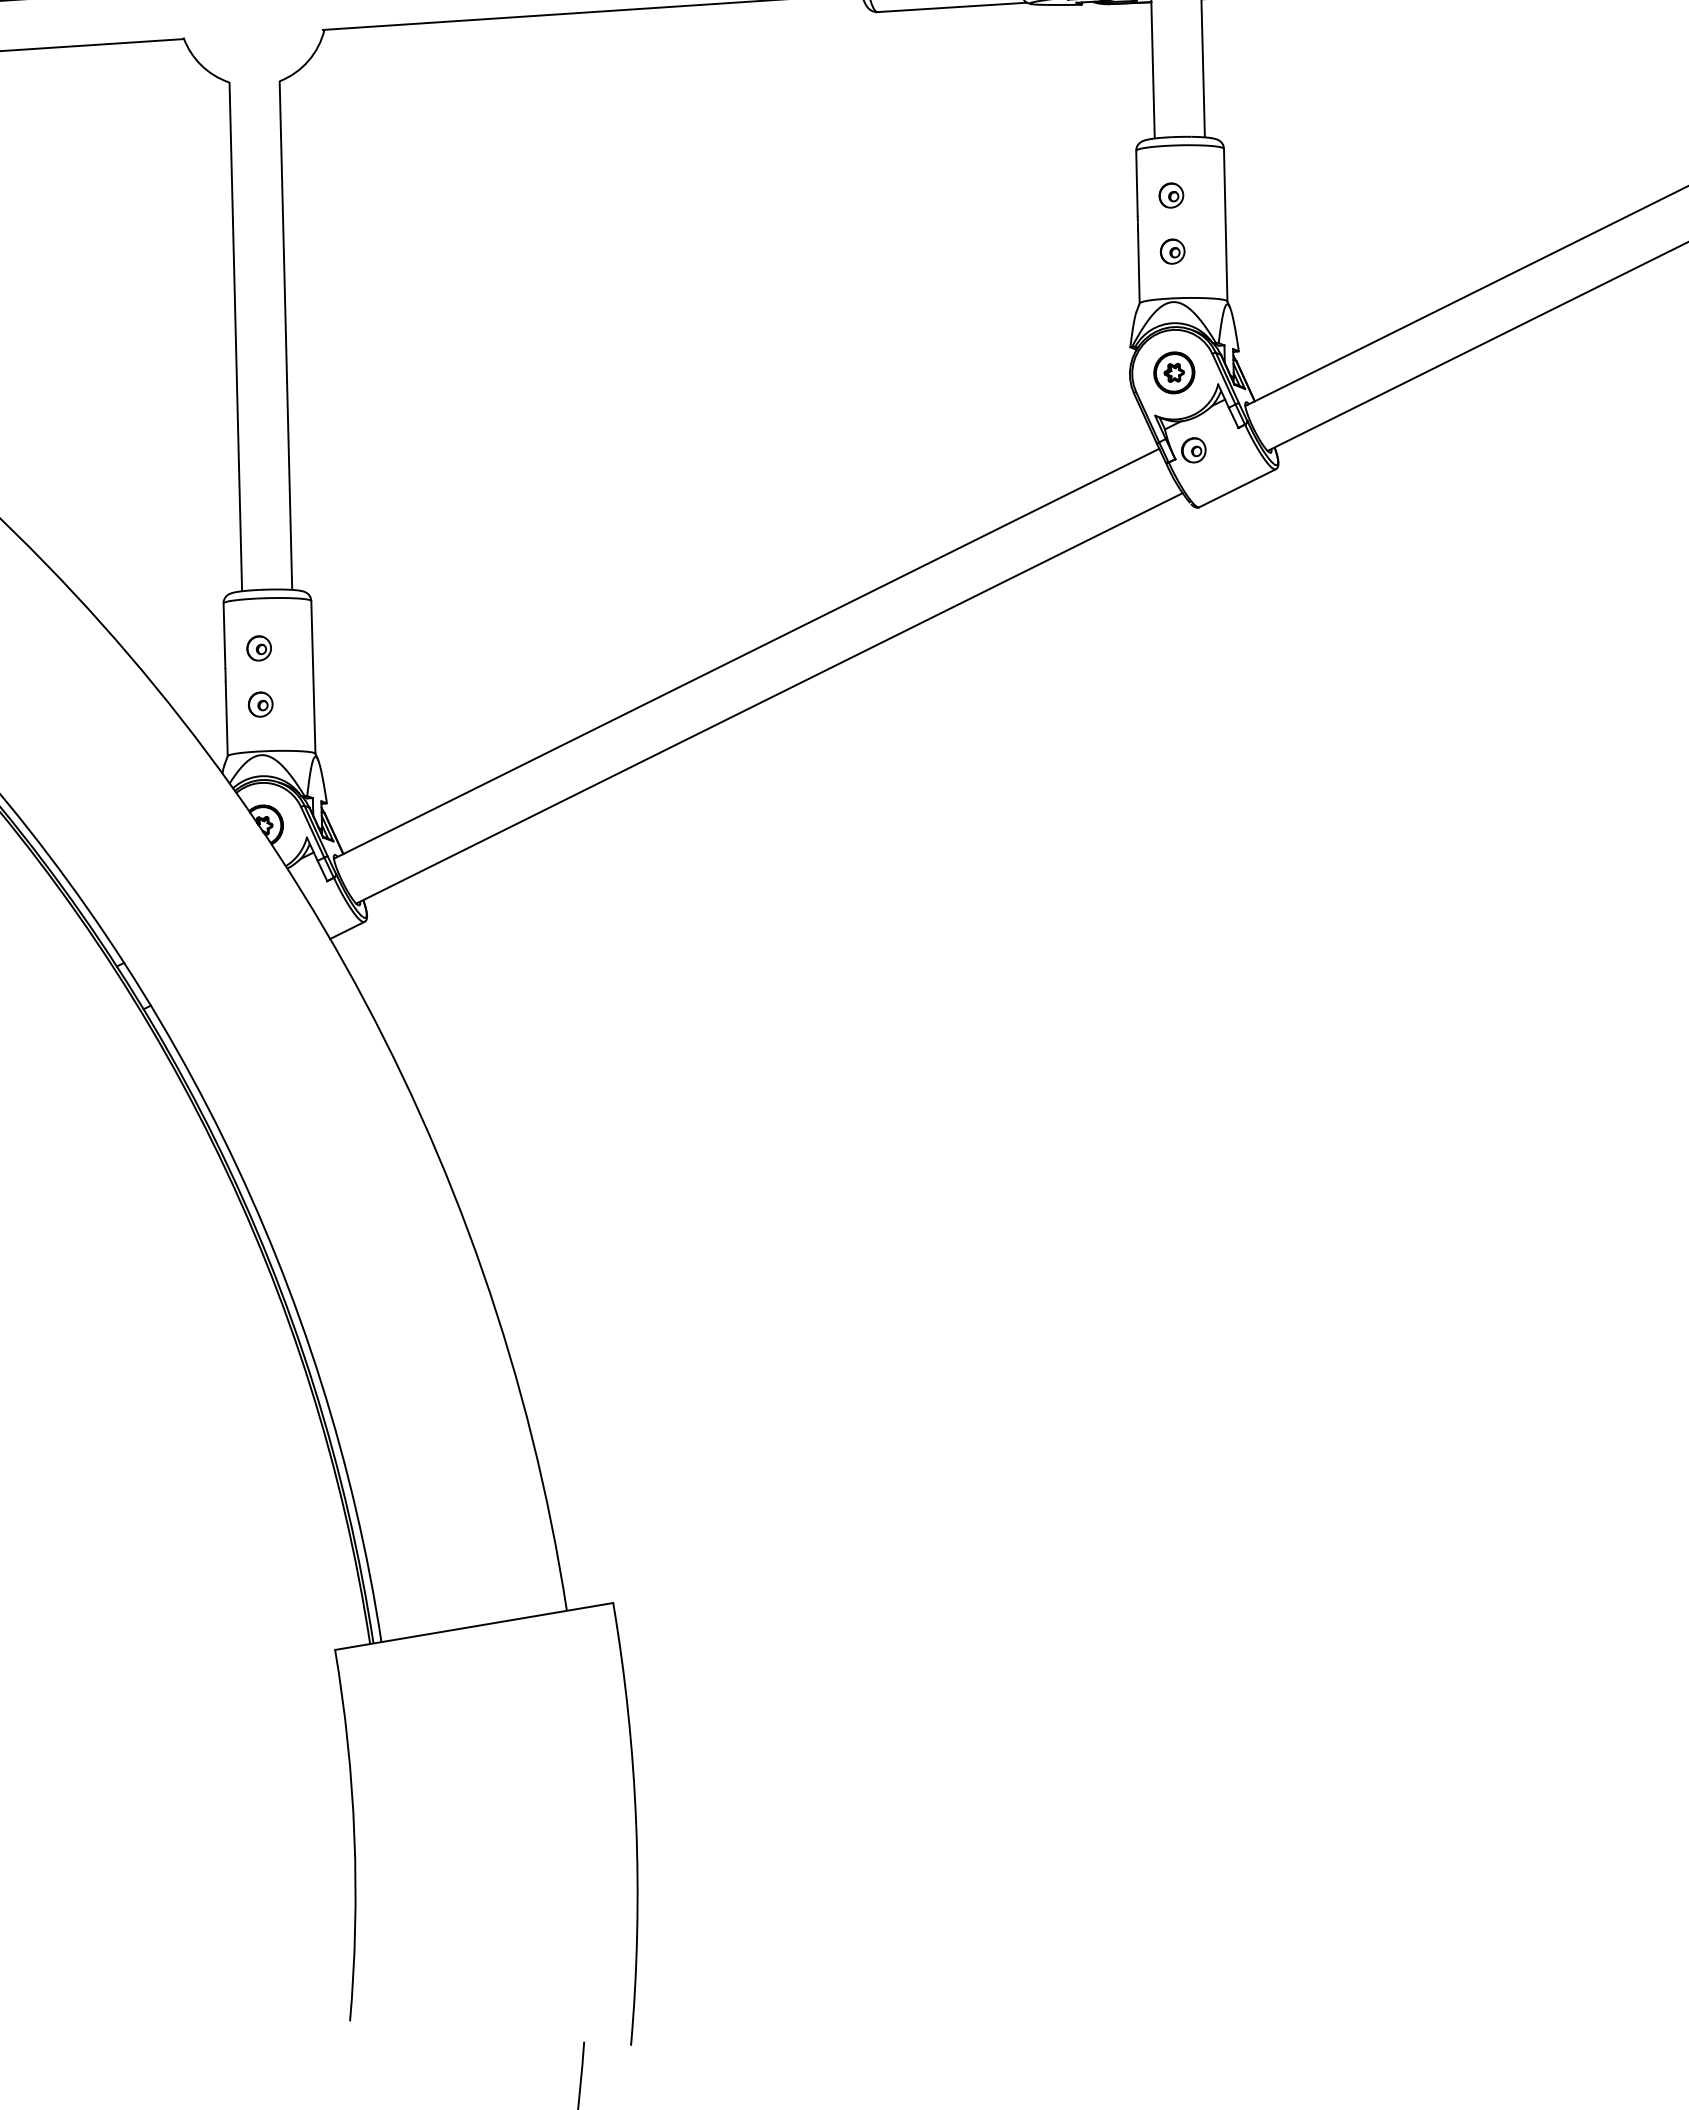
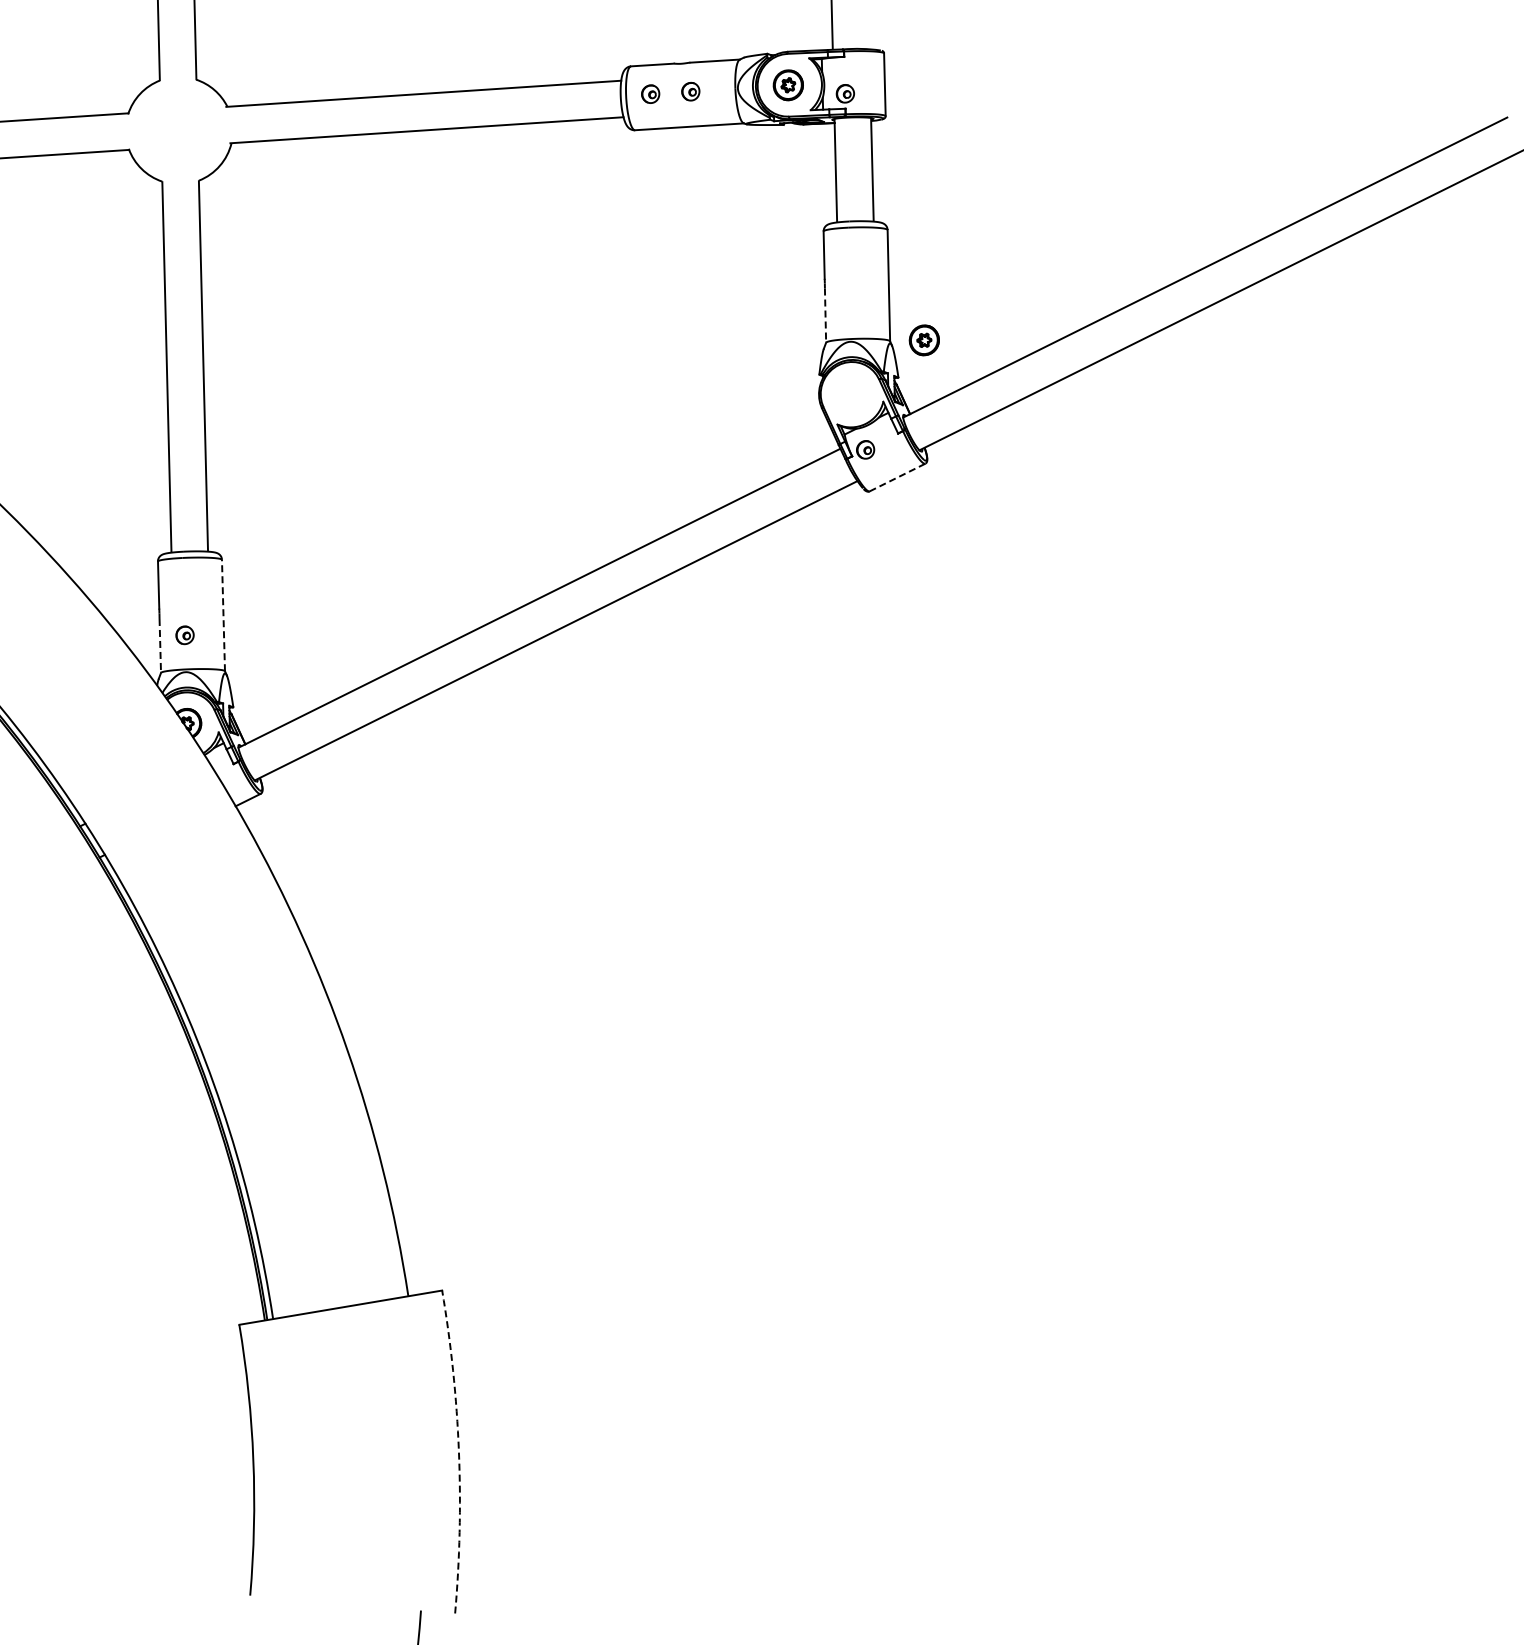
part: (1170, 194) -> (848, 263), removed
part: (1171, 251) -> (849, 304), removed
line: (1138, 267) -> (825, 316), solid -> dashed
part: (1173, 373) -> (923, 340), moved
line: (1237, 488) -> (897, 477), solid -> dashed
part: (258, 648) -> (183, 594), removed
line: (313, 677) -> (223, 615), solid -> dashed
line: (227, 718) -> (160, 645), solid -> dashed
arc: (635, 1823) -> (458, 1451), solid -> dashed

